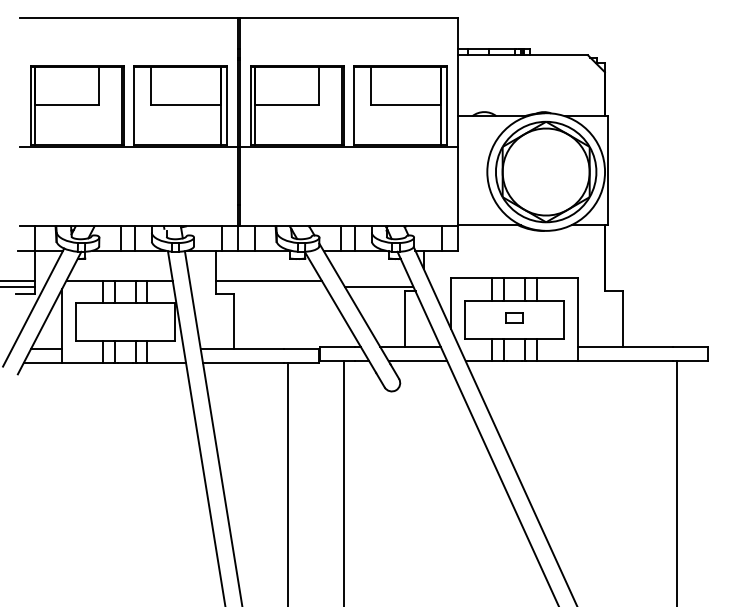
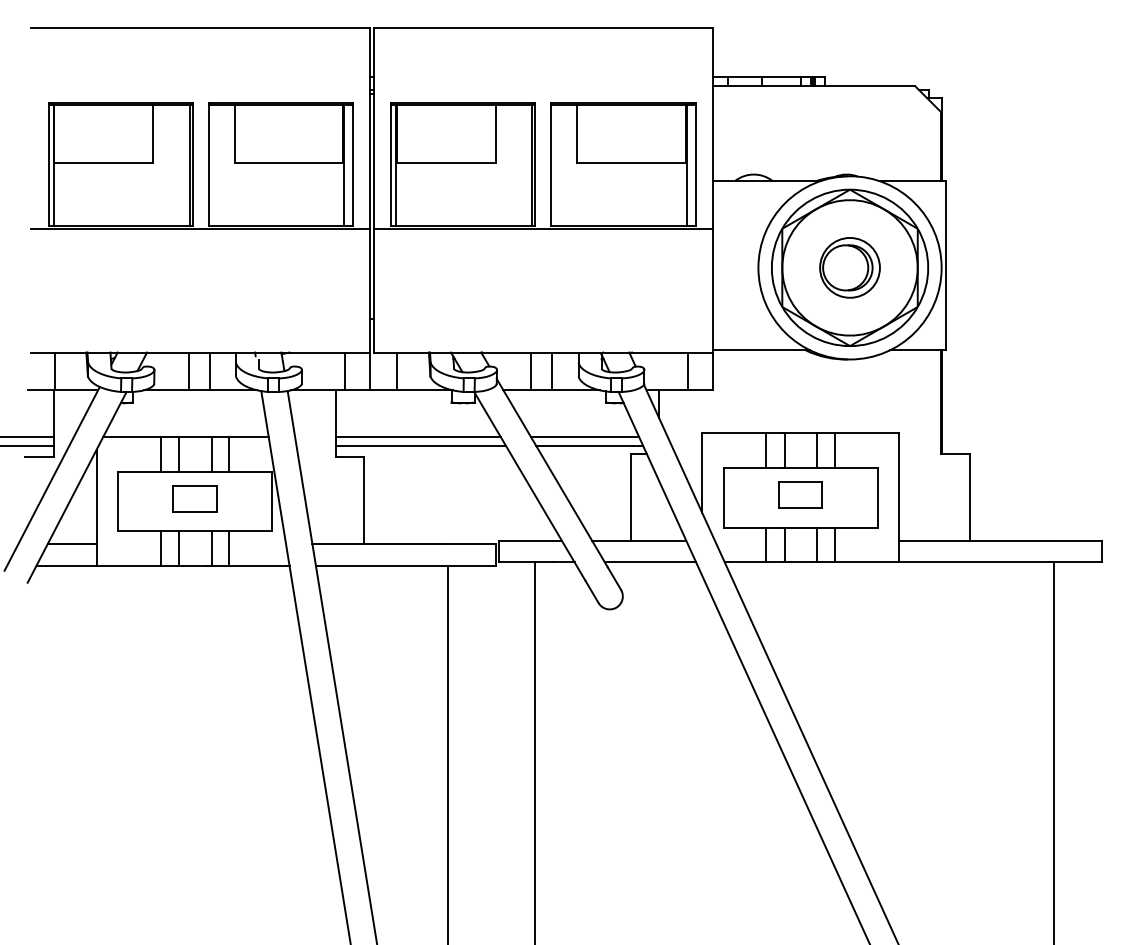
part: (546, 171) -> (850, 267), added
line: (375, 281) -> (584, 438), added
line: (270, 286) -> (420, 446), added
part: (514, 317) -> (800, 494), size x1.67
part: (124, 320) -> (193, 498), added

